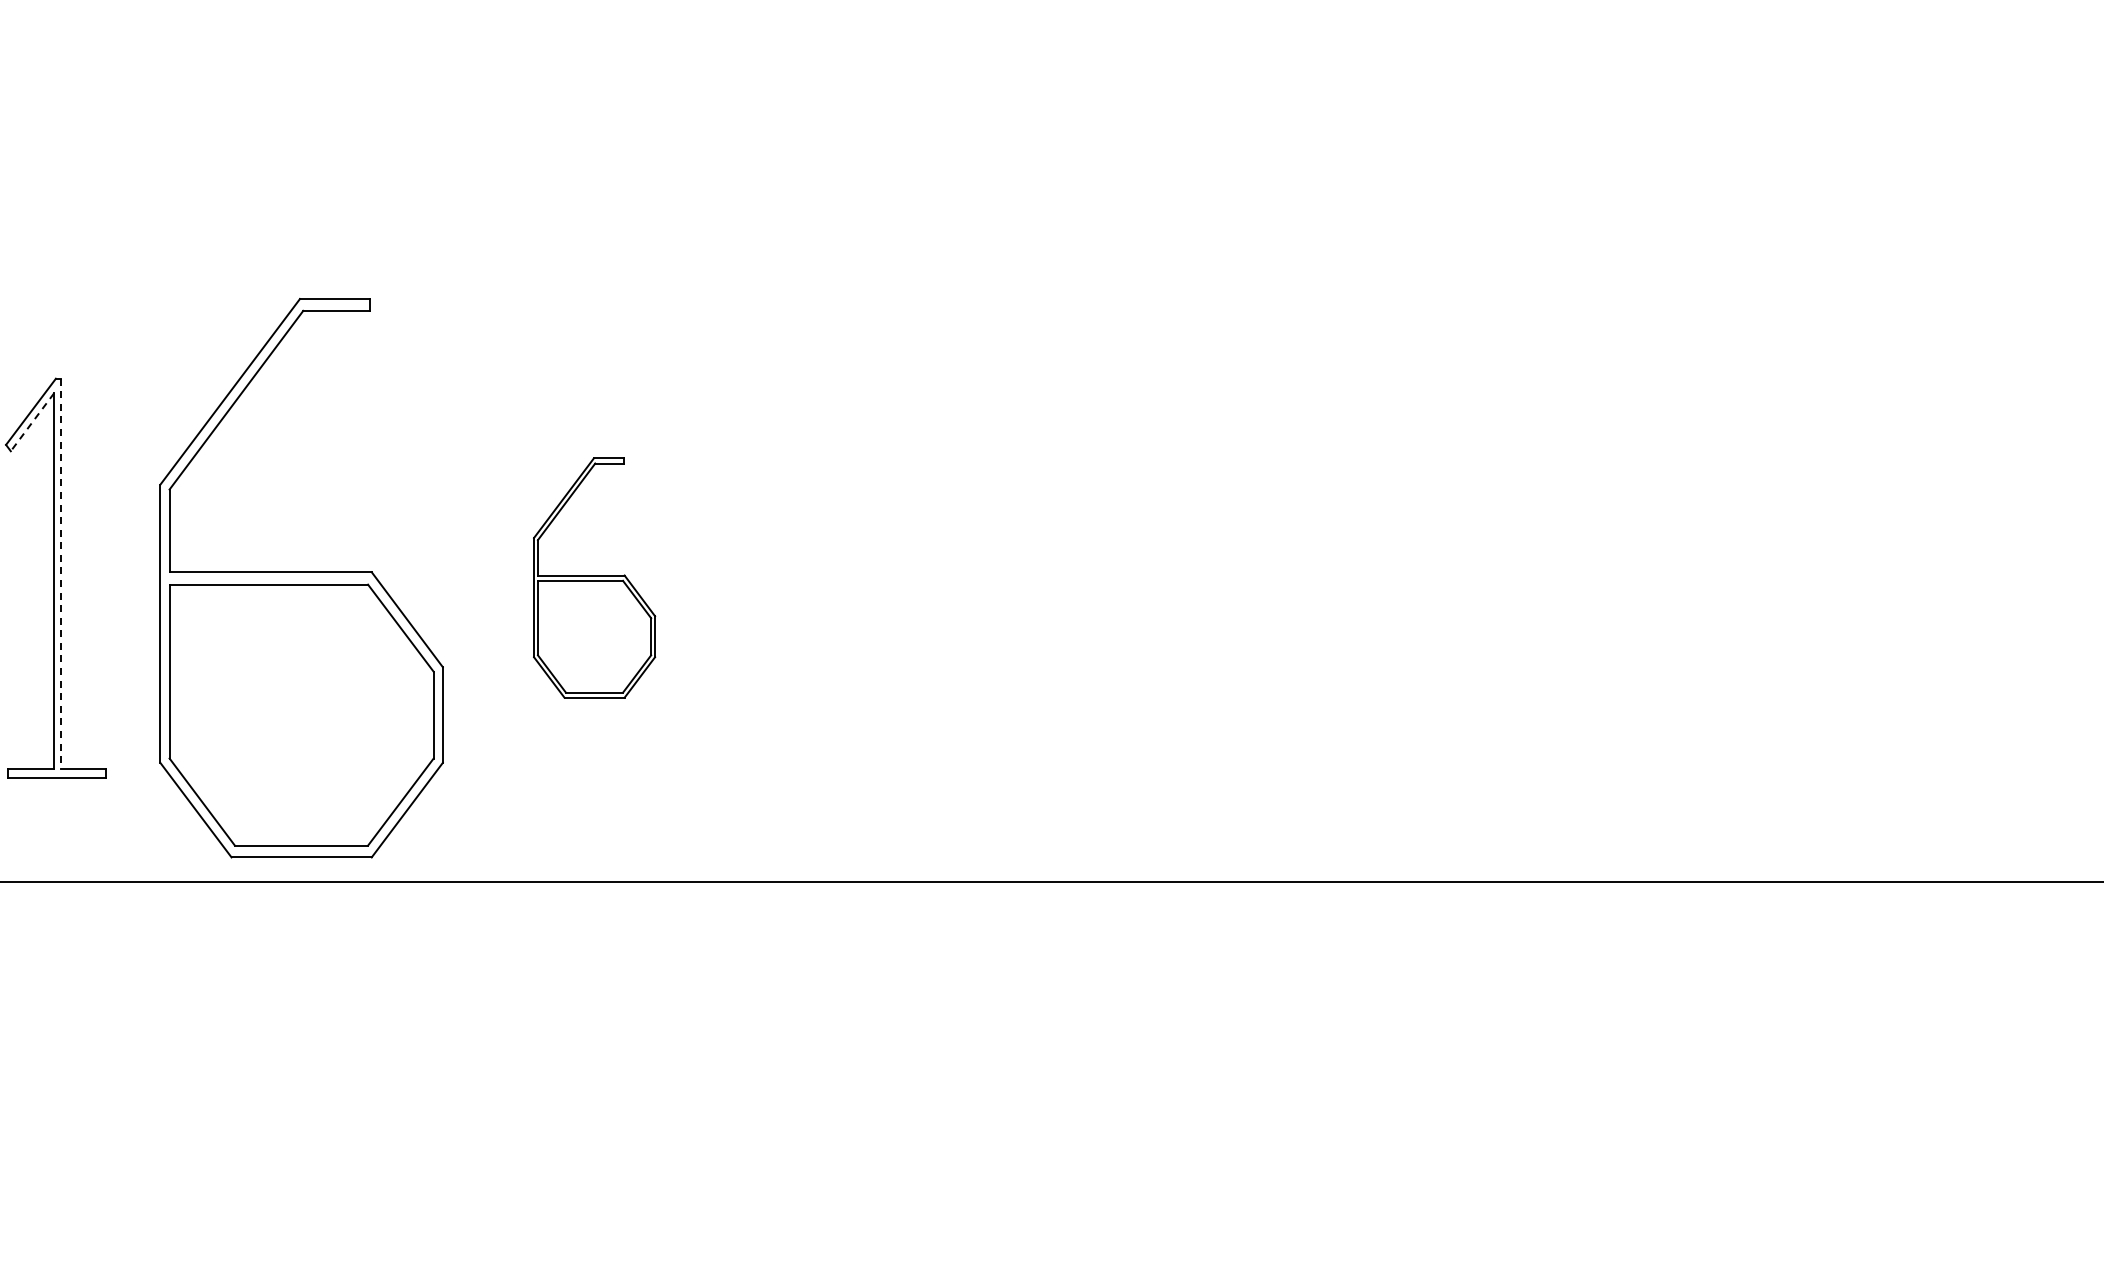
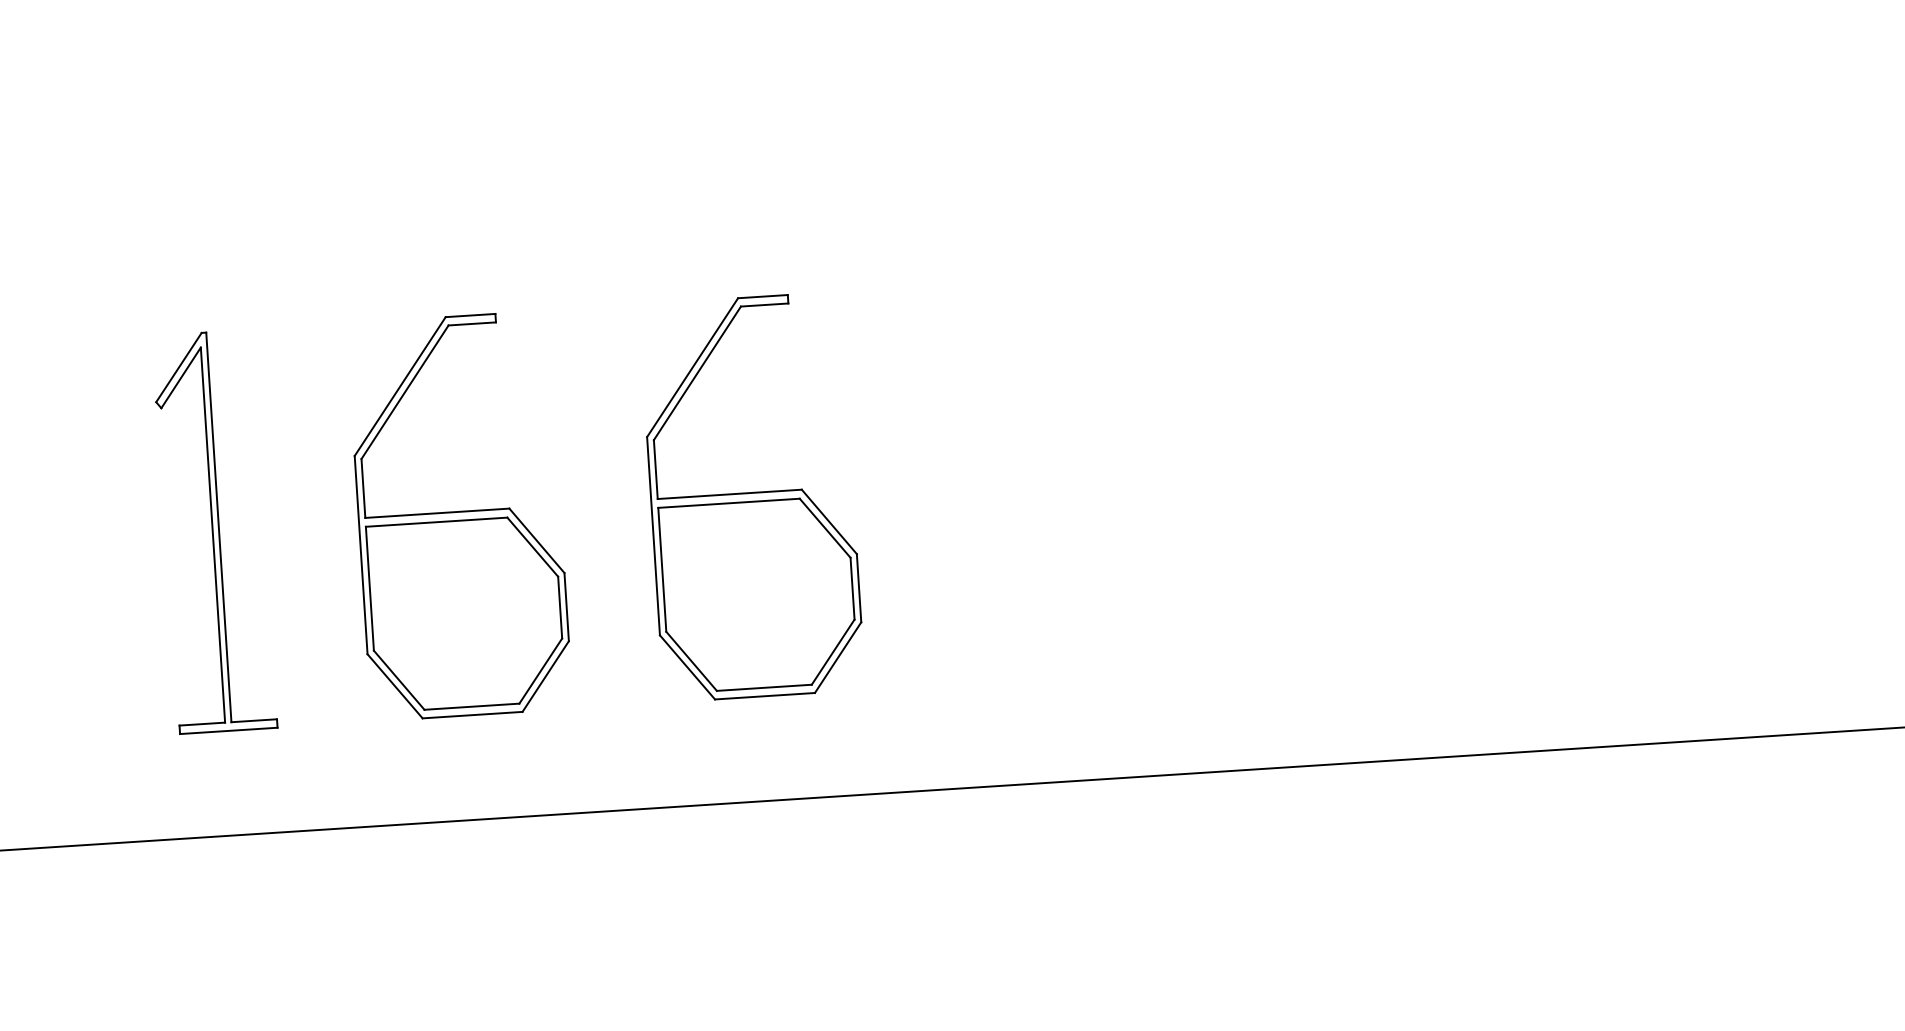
line: (32, 422) -> (181, 378), dashed -> solid
line: (60, 574) -> (218, 528), dashed -> solid
part: (301, 577) -> (459, 515), size x0.71
part: (594, 577) -> (751, 496), size x1.67

